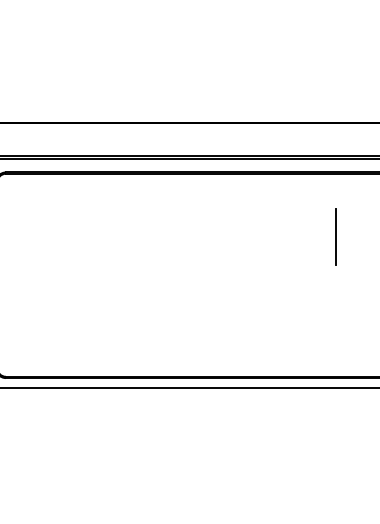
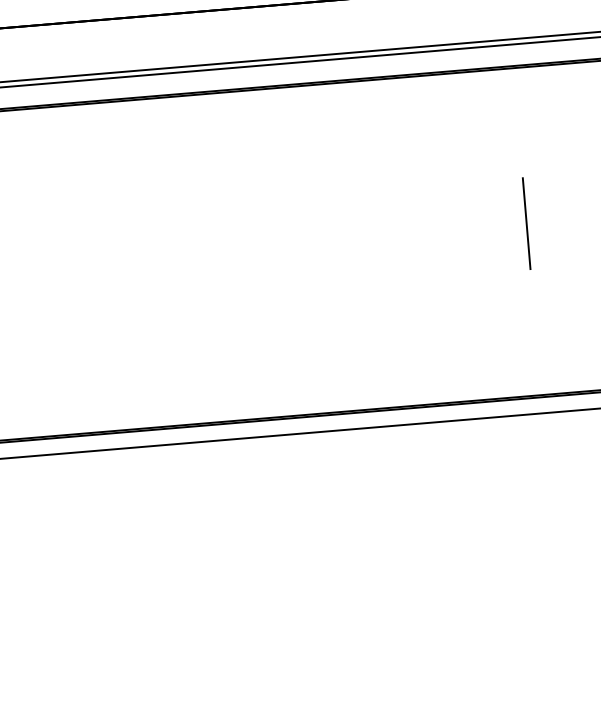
line: (335, 236) -> (525, 222), moved

